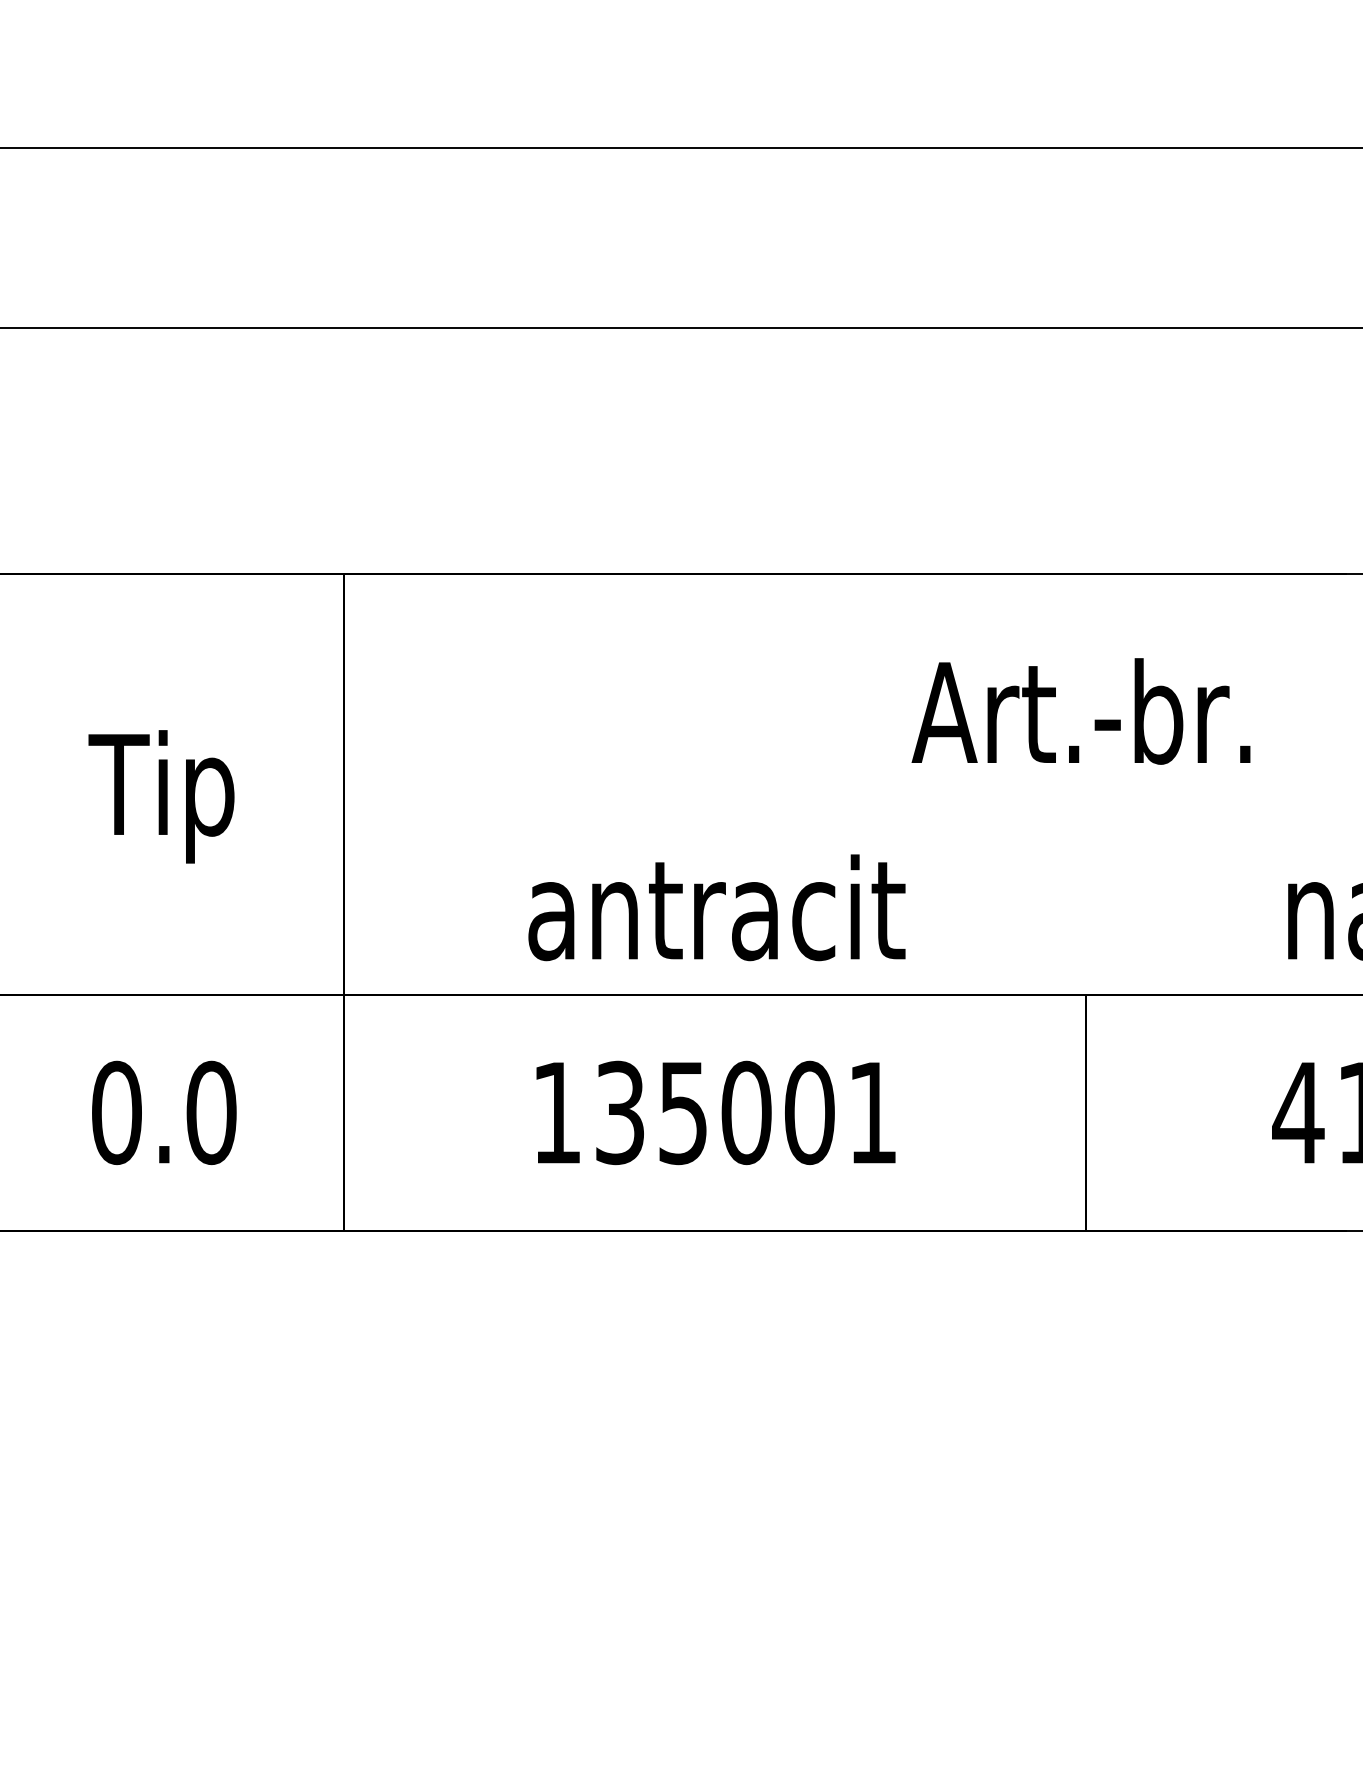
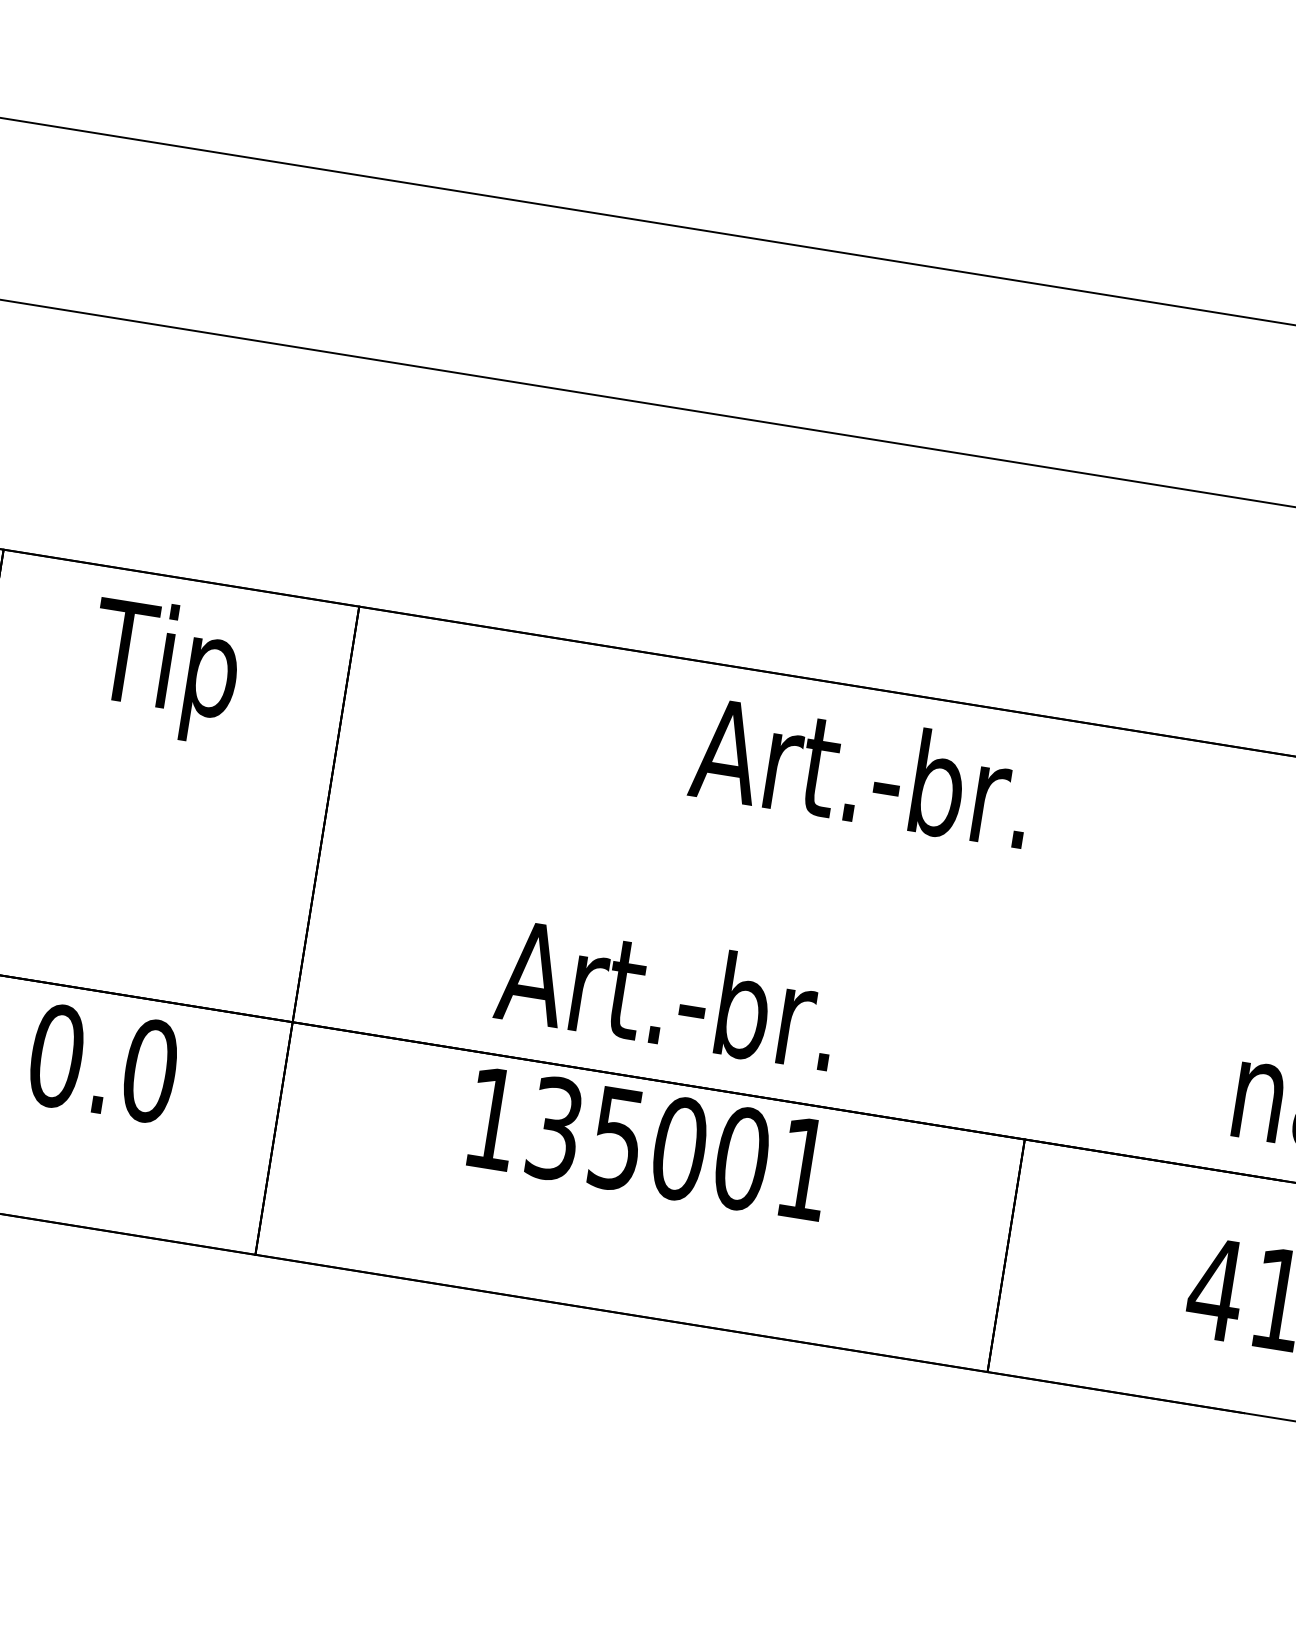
text: (1080, 711) -> (861, 771), moved
text: (161, 796) -> (163, 669), moved
text: (716, 907) -> (673, 994), antracit -> Art.-br.
text: (164, 1112) -> (103, 1063), moved
text: (715, 1112) -> (649, 1143), moved

